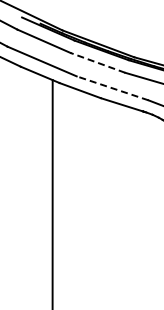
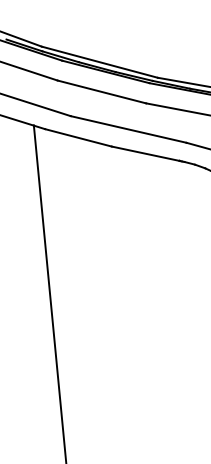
line: (97, 62) -> (101, 91), dashed -> solid
line: (112, 88) -> (128, 129), dashed -> solid

